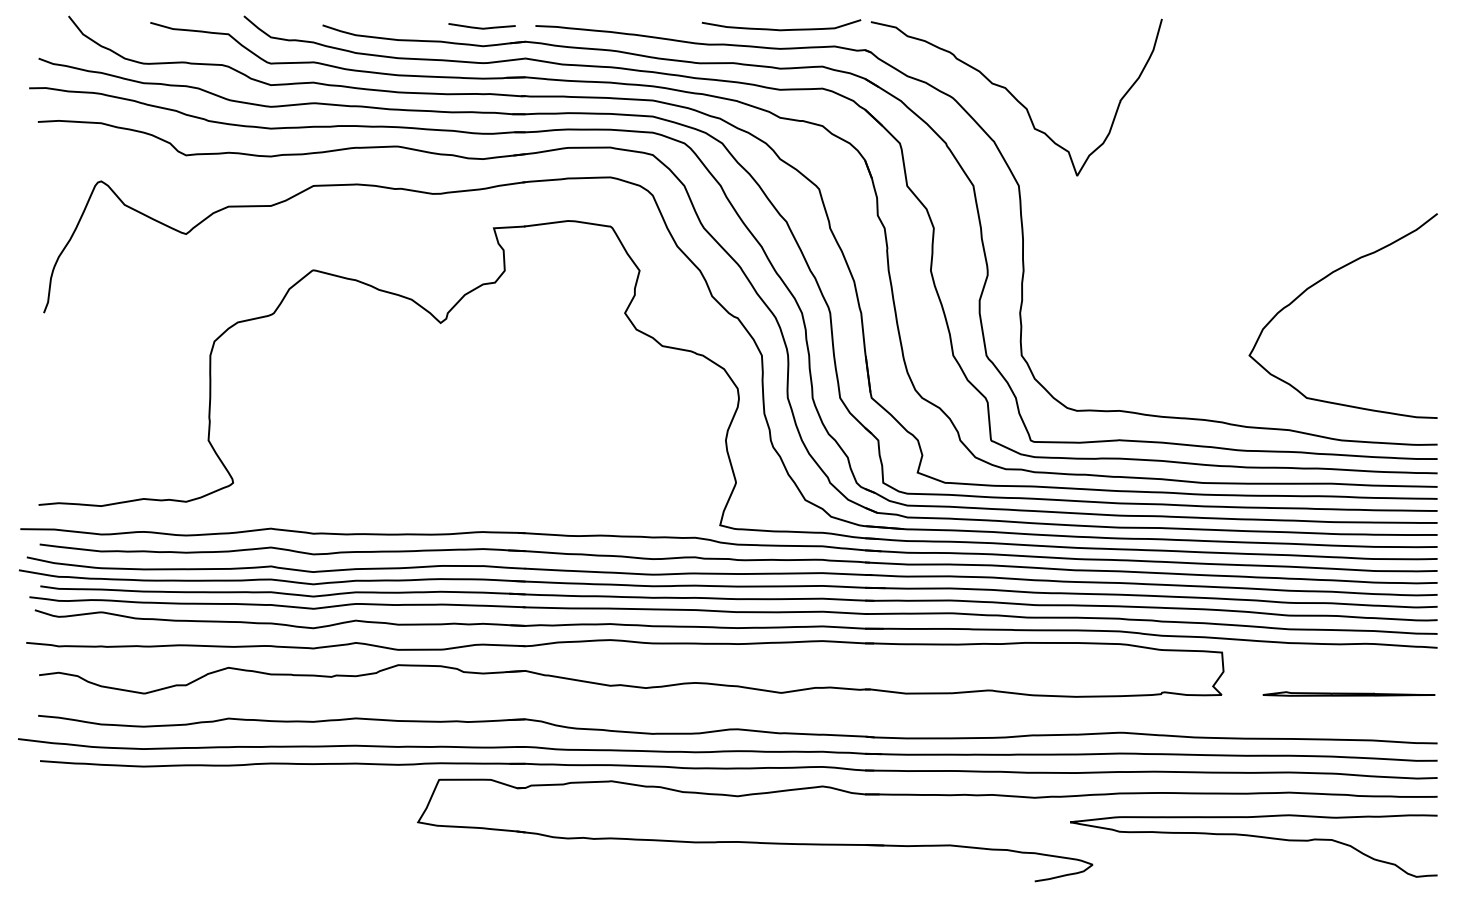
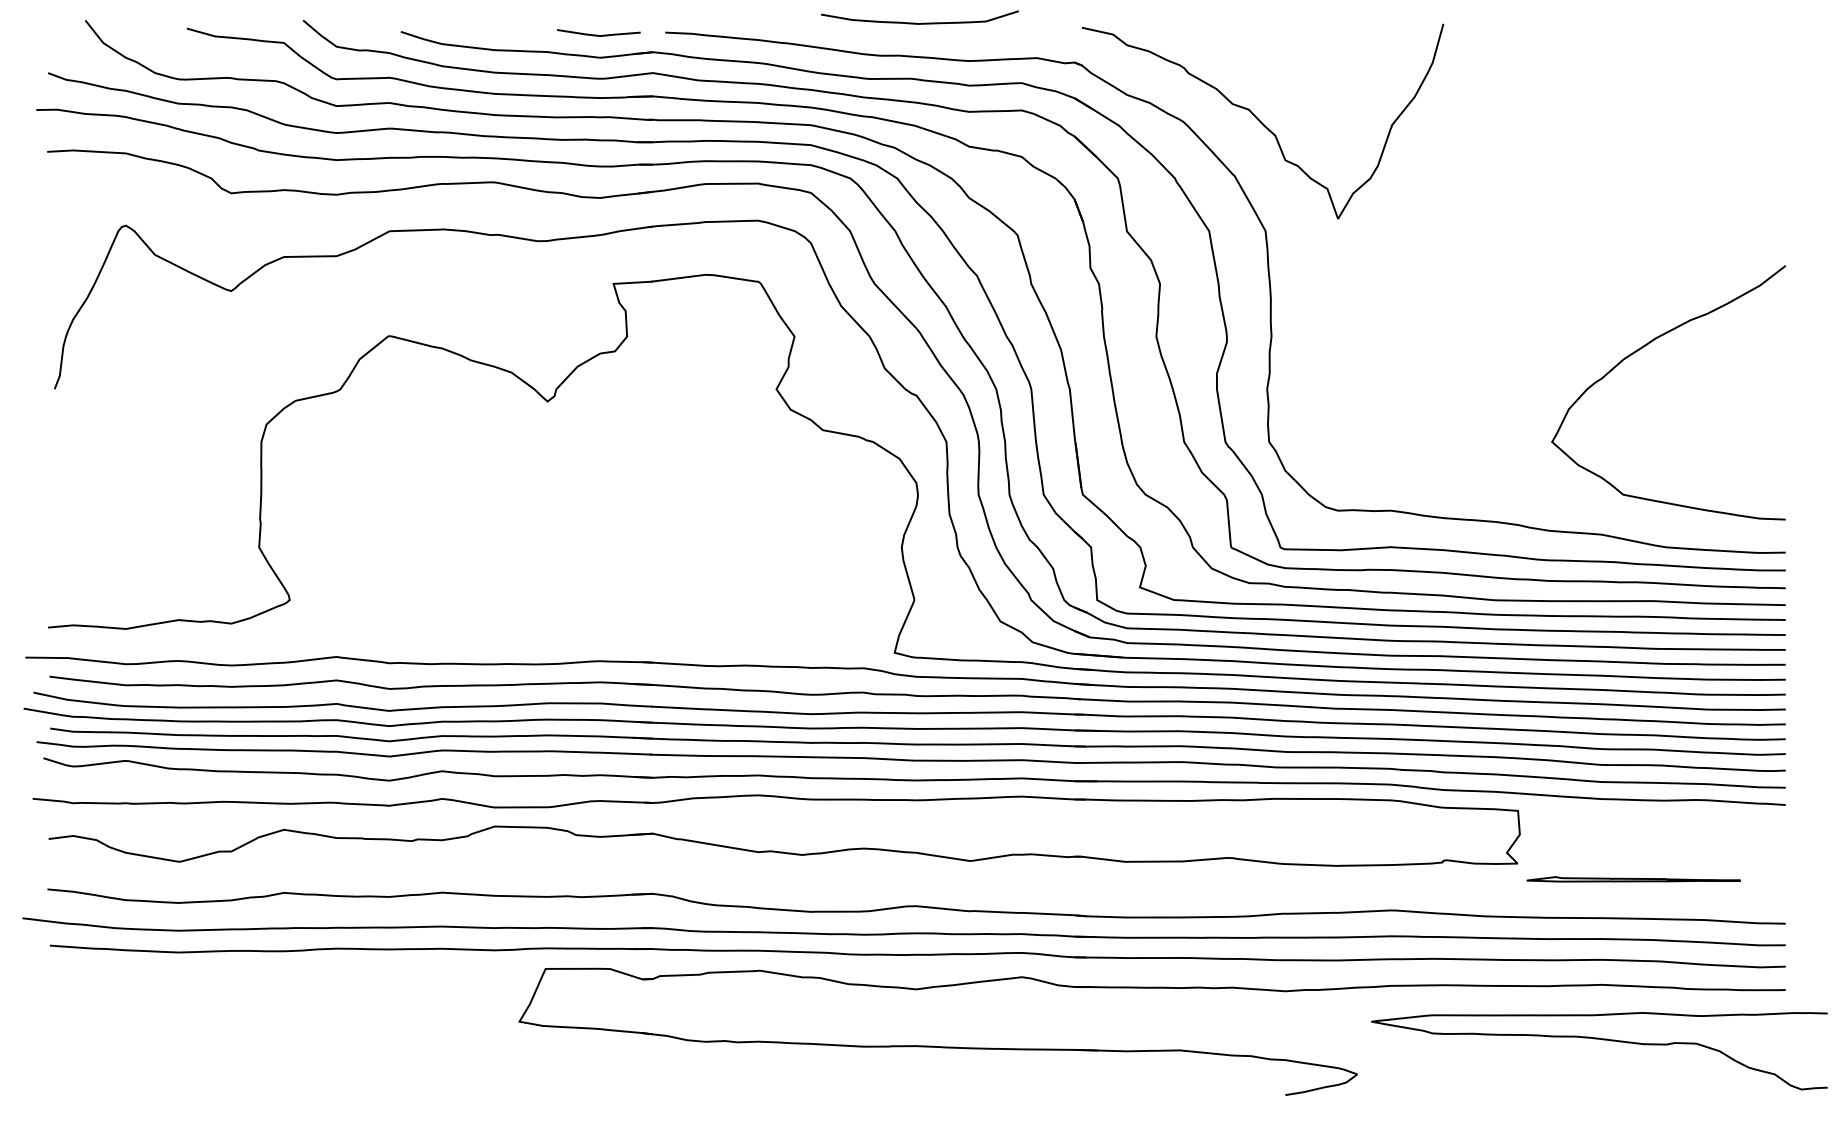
curve: (783, 29) -> (922, 22), moved
part: (1348, 694) -> (1633, 879), moved
curve: (1256, 837) -> (1602, 1040), moved

